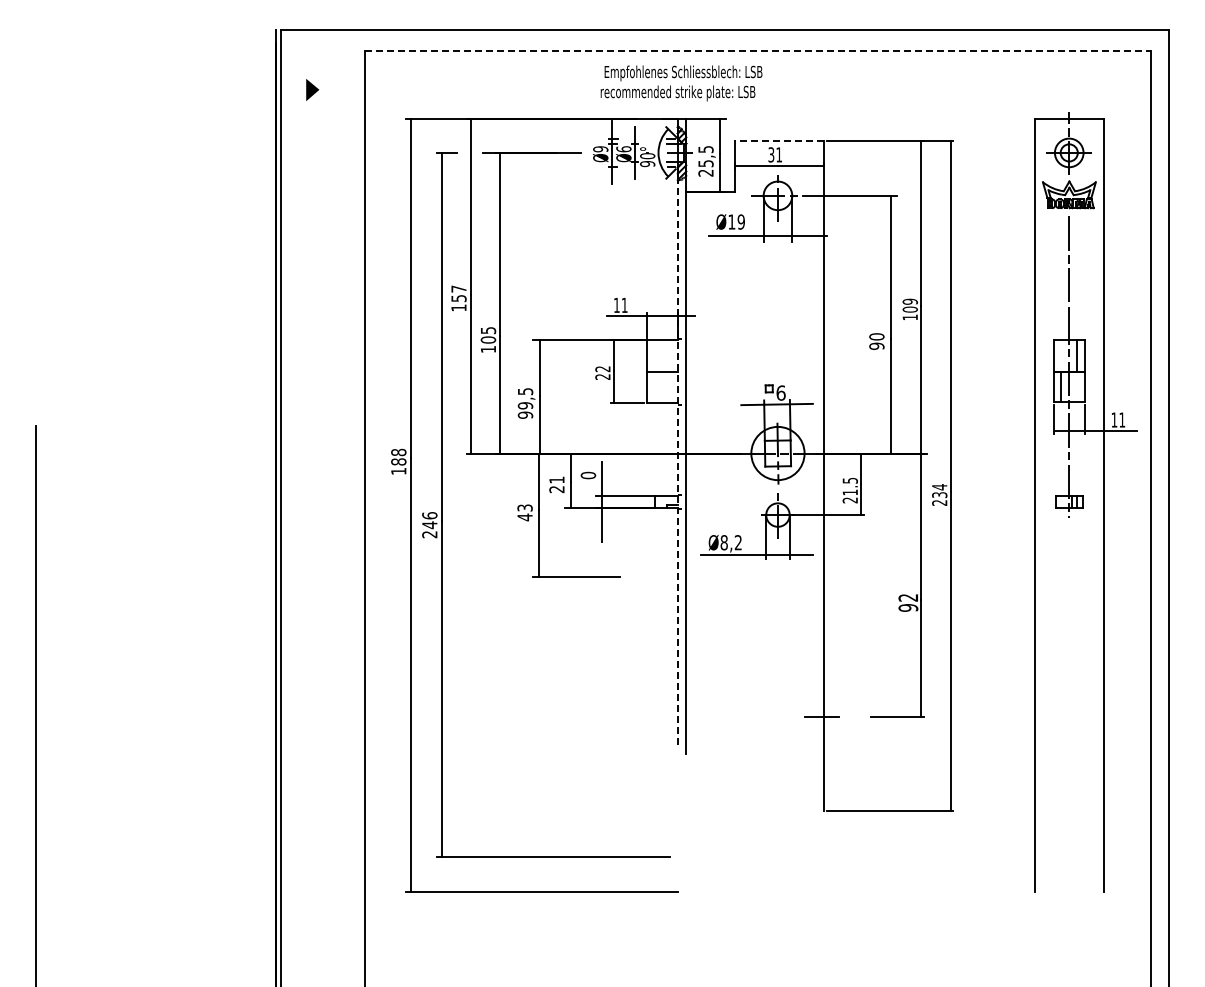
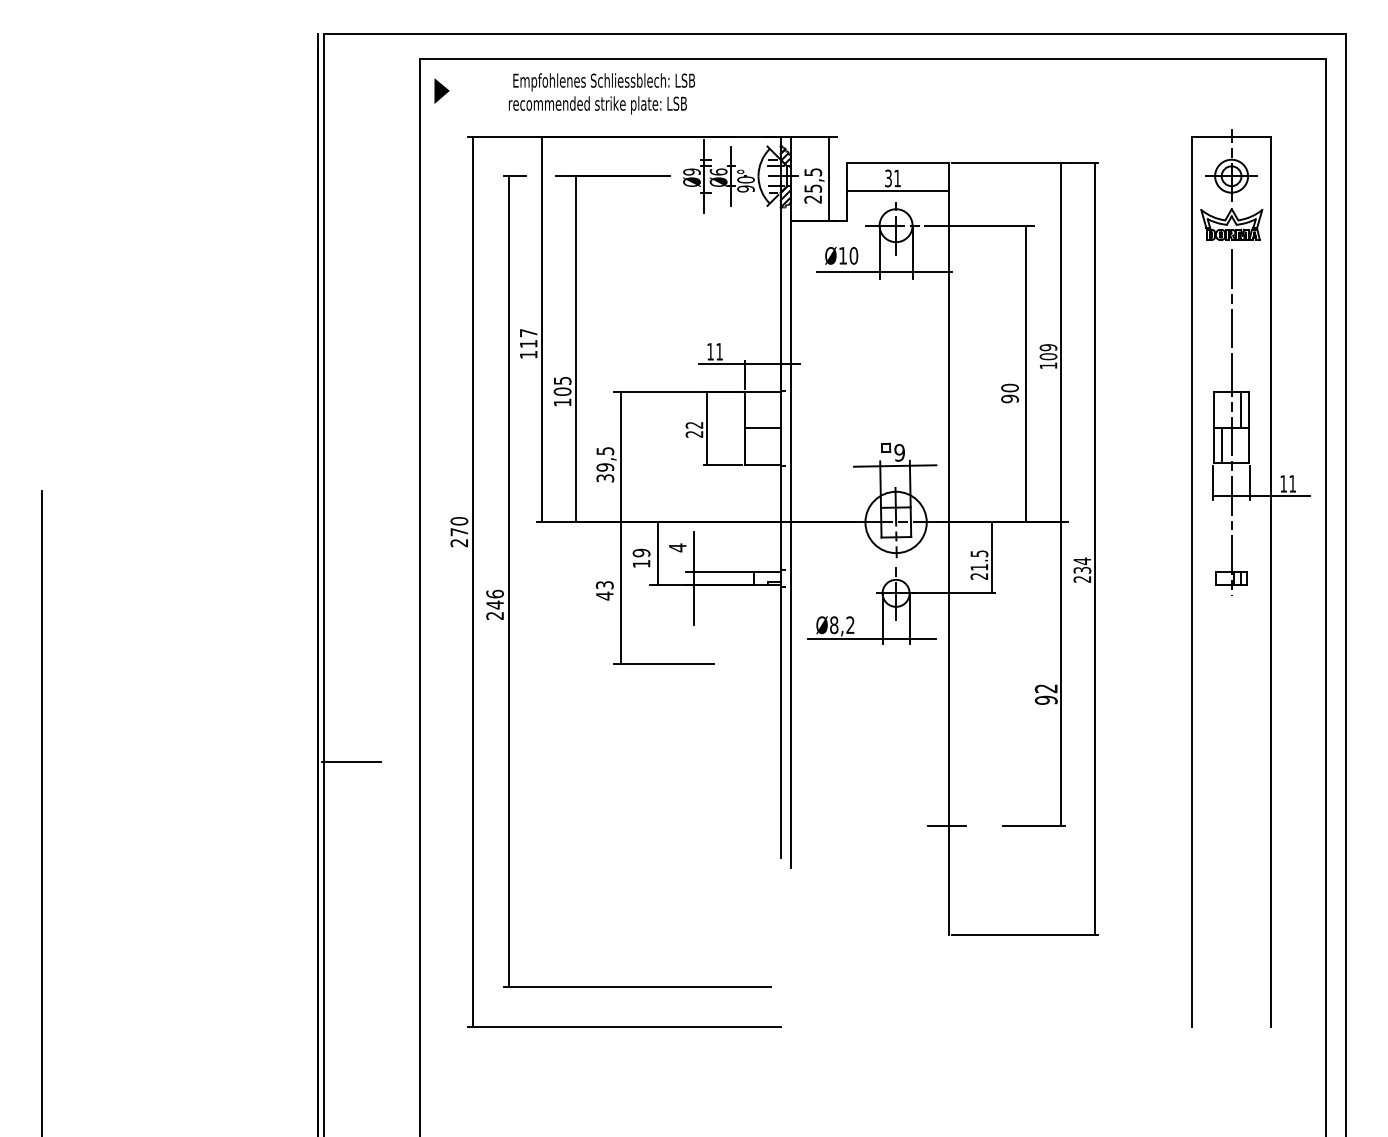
line: (758, 51) -> (873, 59), dashed -> solid
text: (681, 83) -> (601, 93), moved
part: (312, 89) -> (441, 90), moved
line: (778, 141) -> (896, 163), dashed -> solid
text: (740, 221) -> (852, 255), Ø19 -> Ø10
text: (458, 298) -> (528, 343), 157 -> 117
text: (780, 392) -> (899, 452), 6 -> 9
text: (525, 414) -> (605, 477), 99,5 -> 39,5
text: (398, 461) -> (459, 531), 188 -> 270
line: (677, 463) -> (780, 533), dashed -> solid
text: (588, 475) -> (677, 547), 0 -> 4
text: (556, 484) -> (641, 558), 21 -> 19
line: (304, 661) -> (350, 762), added

